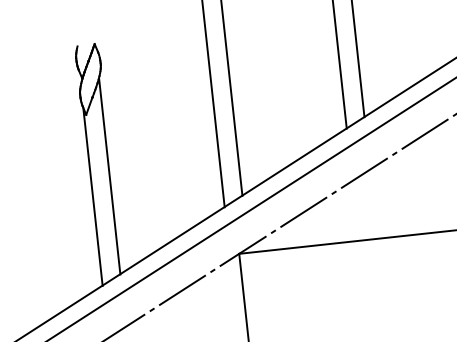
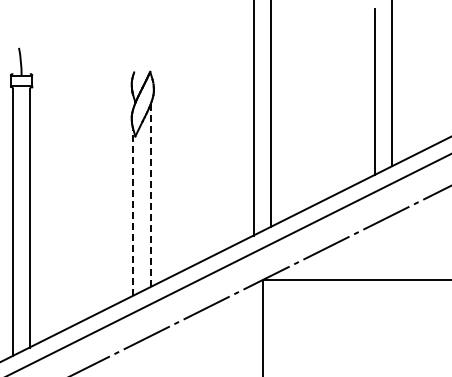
line: (109, 176) -> (150, 195), solid -> dashed
line: (93, 196) -> (133, 212), solid -> dashed

